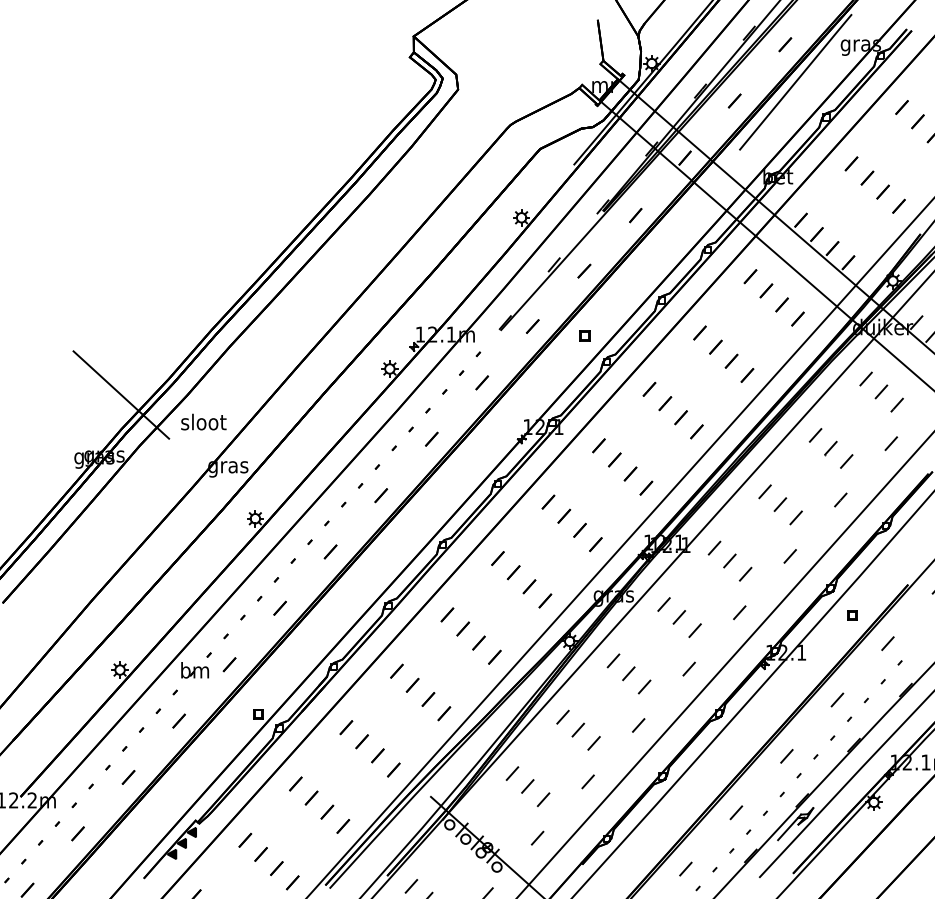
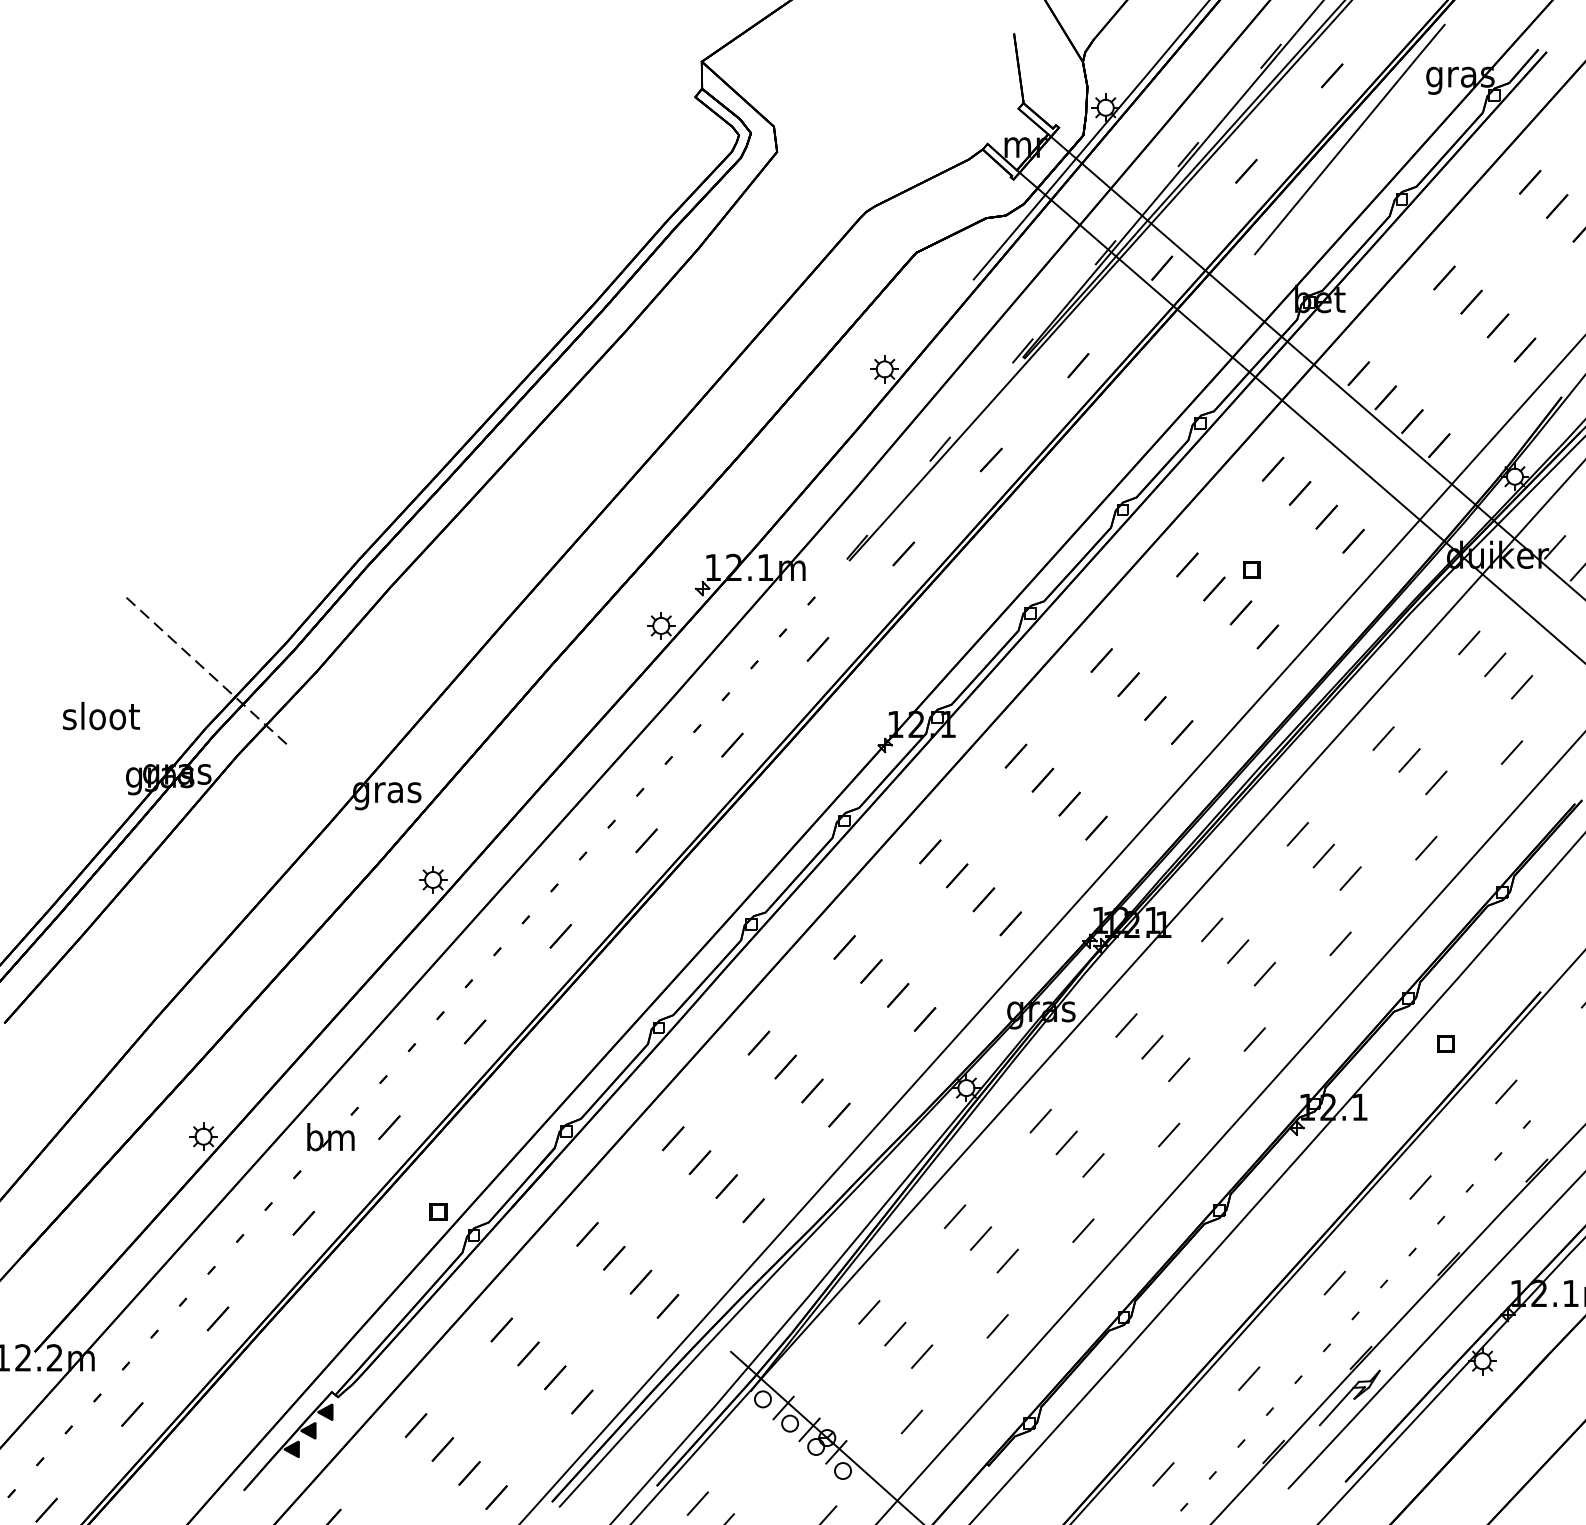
part: (584, 335) -> (1251, 569), moved
line: (121, 395) -> (206, 670), solid -> dashed
text: (203, 421) -> (100, 714), moved

